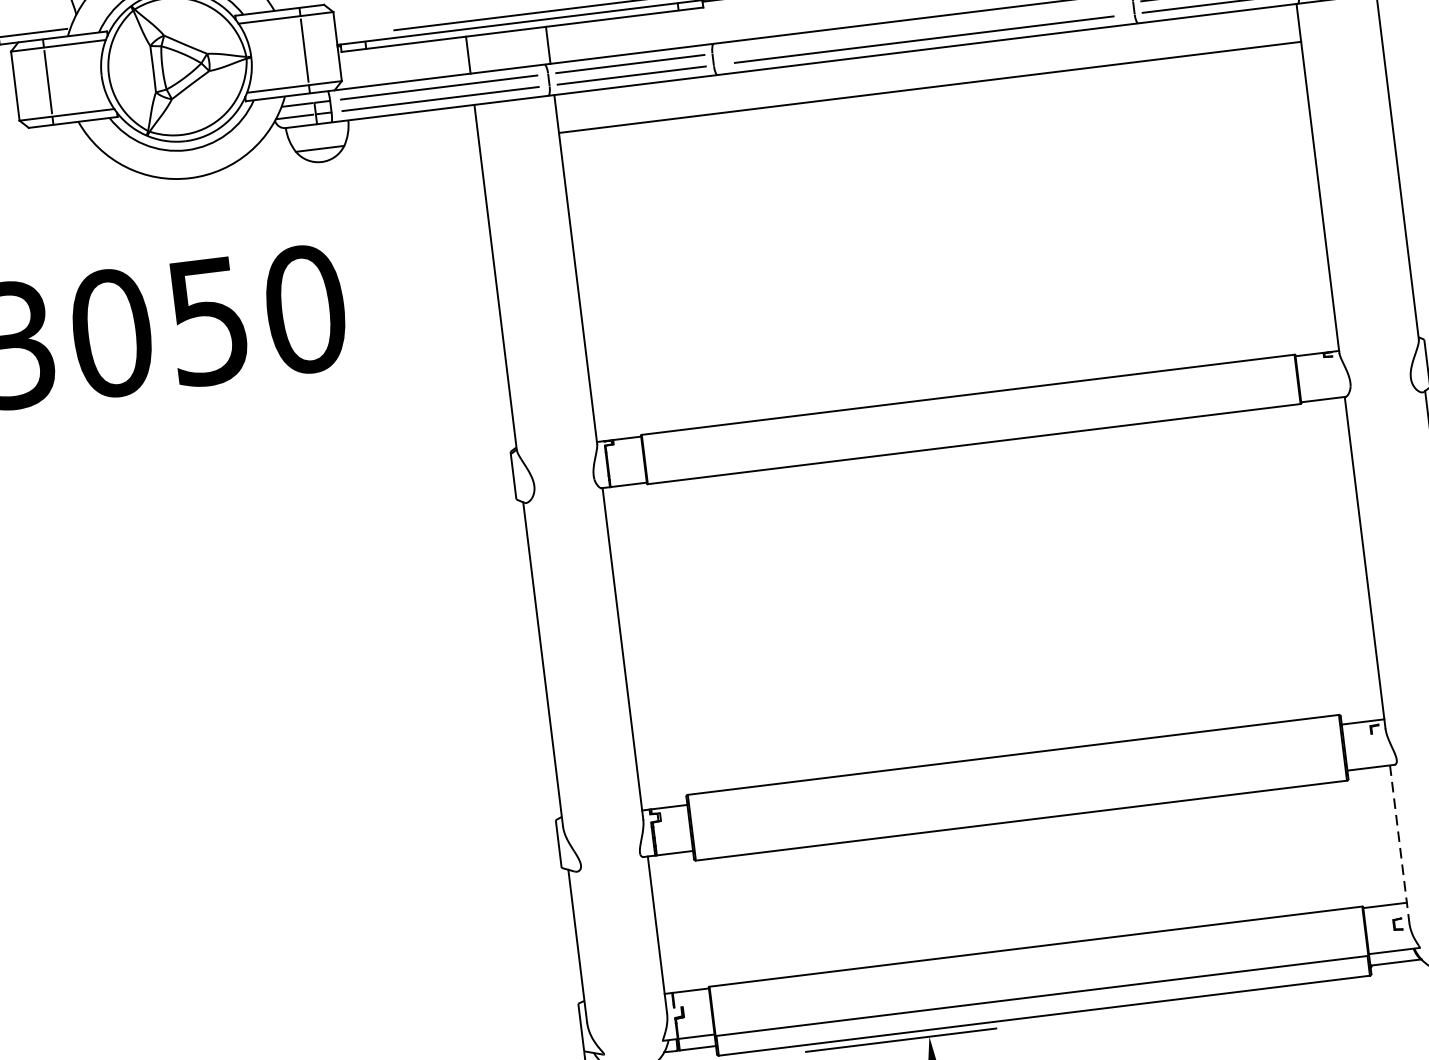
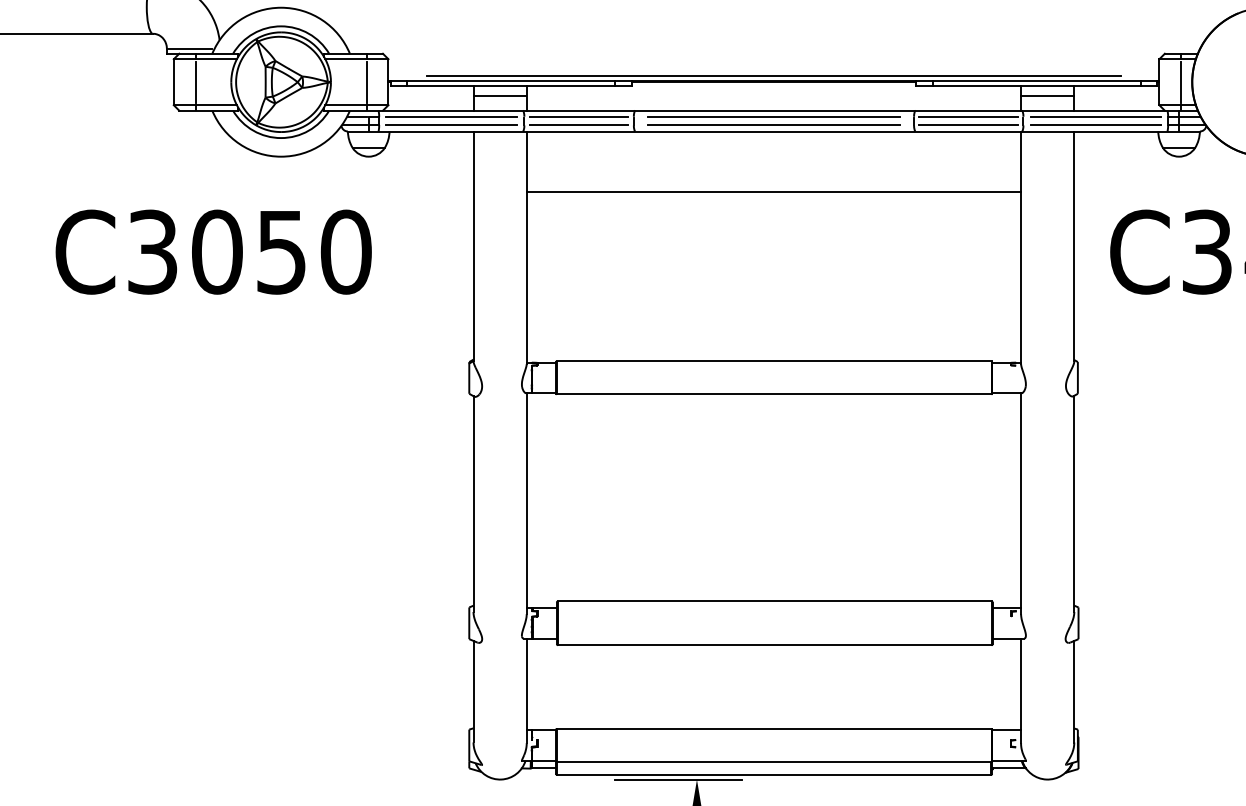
line: (922, 28) -> (773, 117), added
line: (506, 46) -> (499, 95), added
line: (929, 87) -> (773, 191), moved
line: (1400, 844) -> (1021, 691), dashed -> solid

